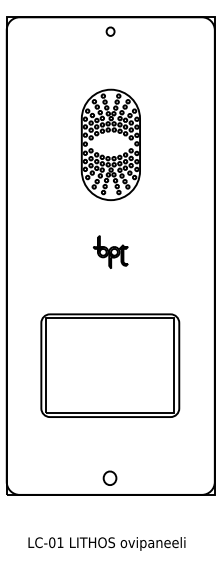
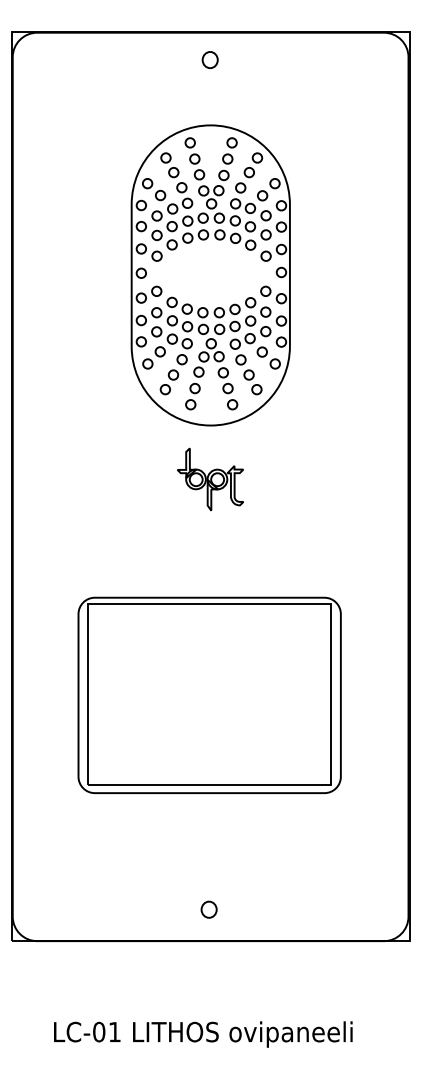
part: (110, 144) -> (210, 274), size x1.43
part: (109, 478) -> (208, 909), size x0.62

